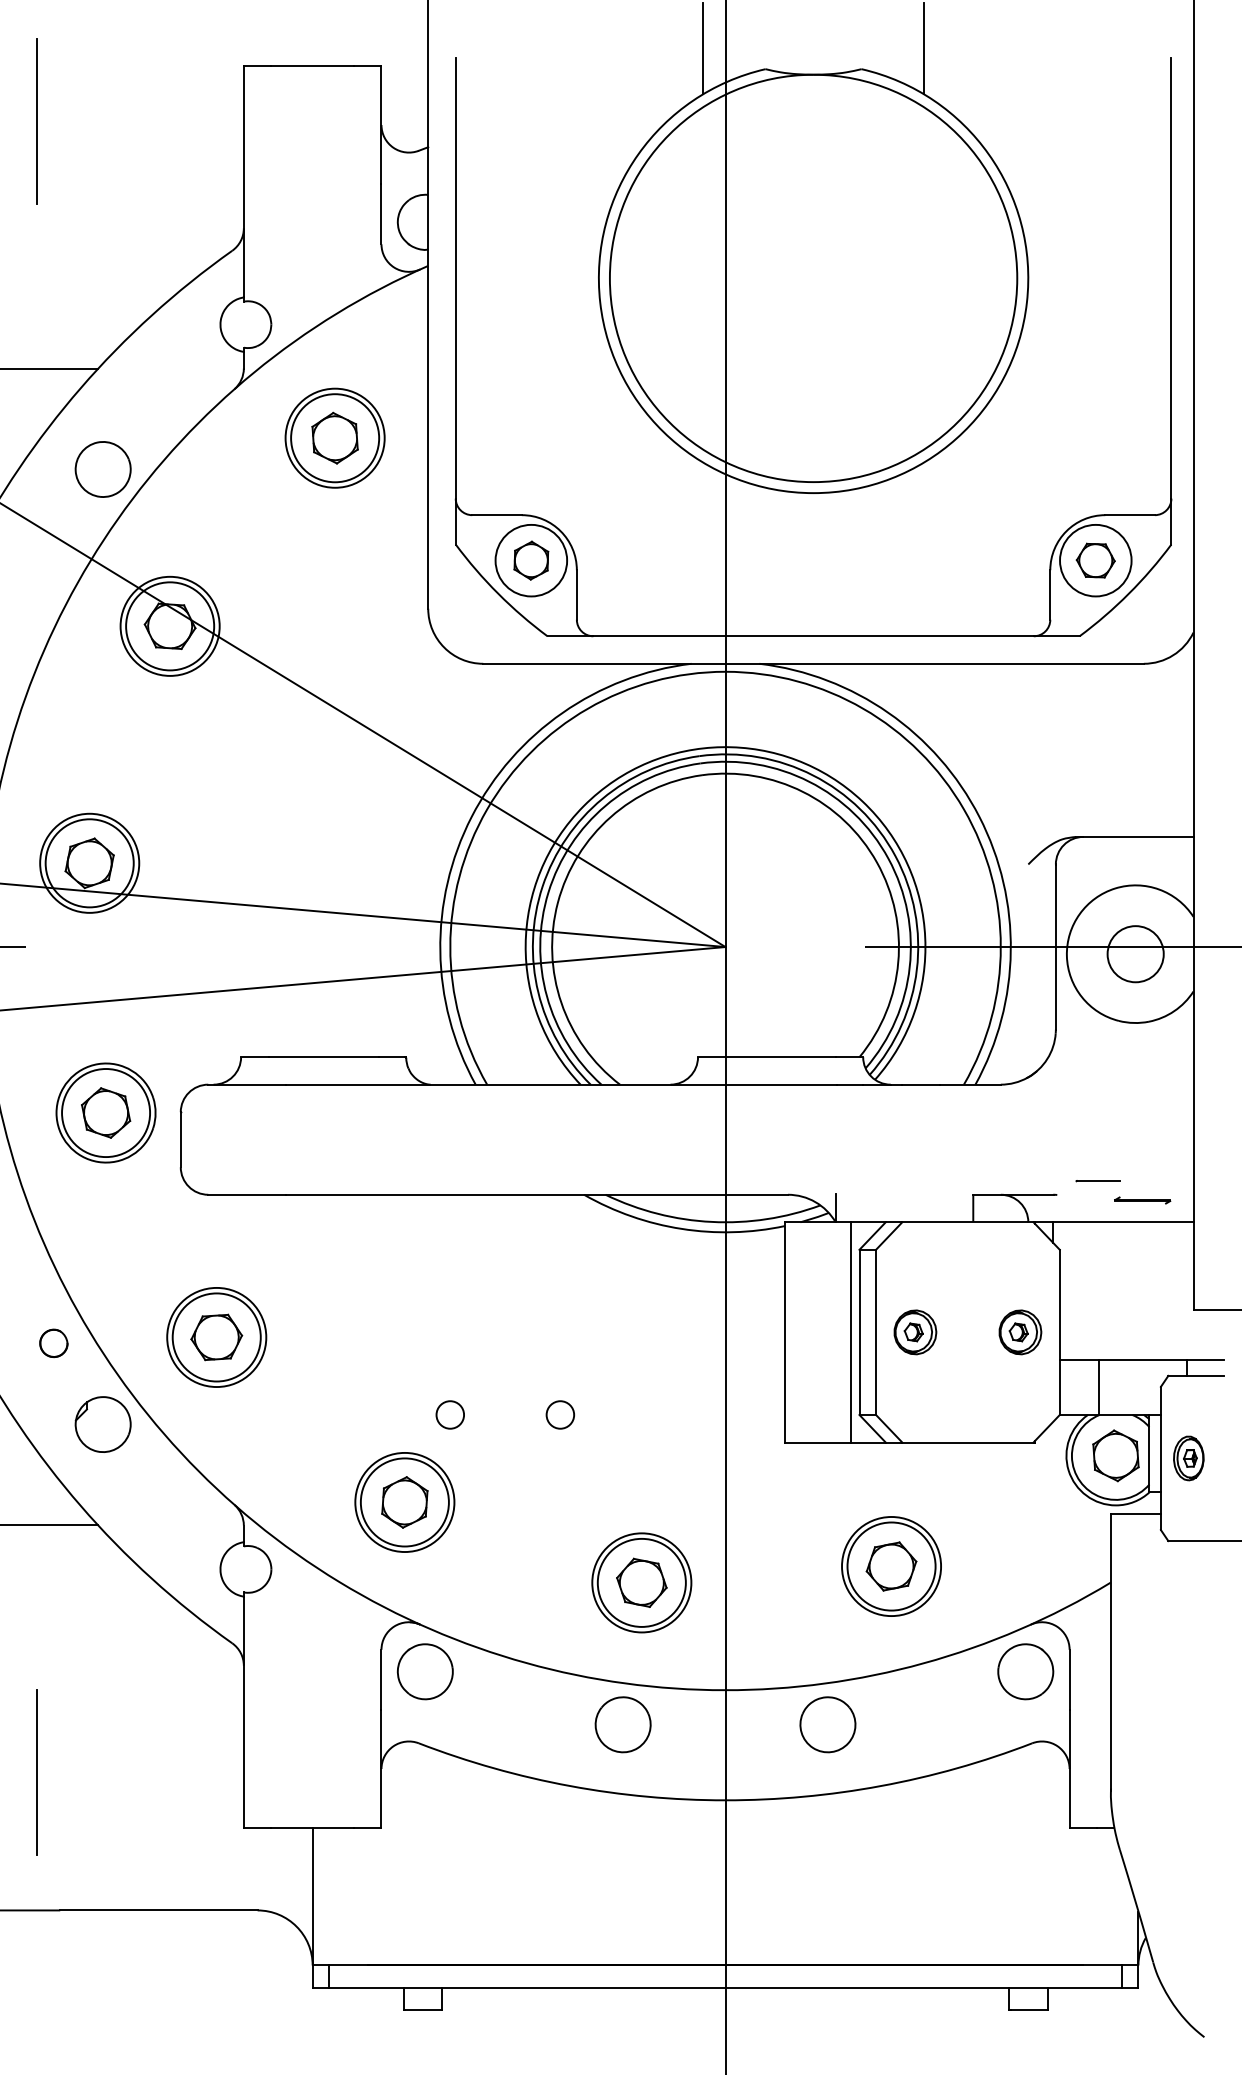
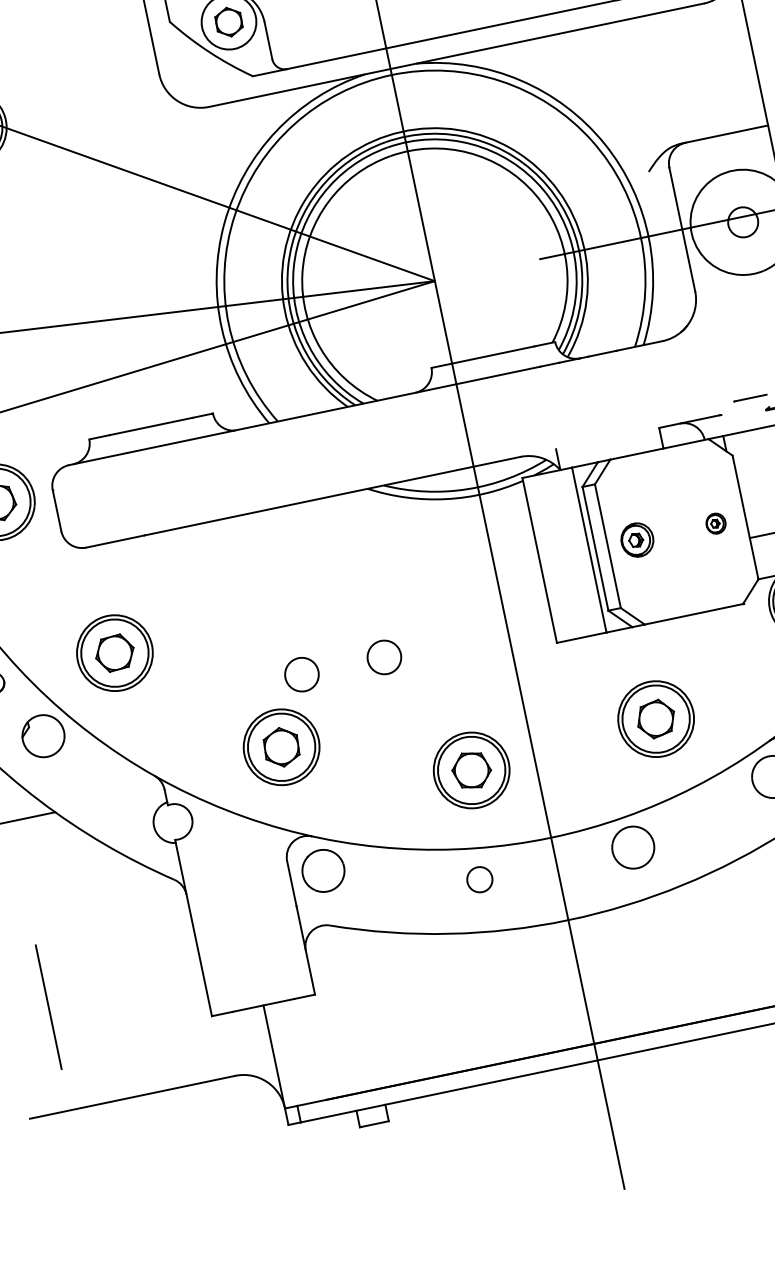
circle: (1135, 954) -> (743, 222), size x0.7
part: (1020, 1332) -> (716, 523), size x0.6
circle: (450, 1414) -> (302, 674), size x1.6
circle: (560, 1414) -> (384, 657), size x1.6
part: (622, 1724) -> (479, 879), size x0.6

